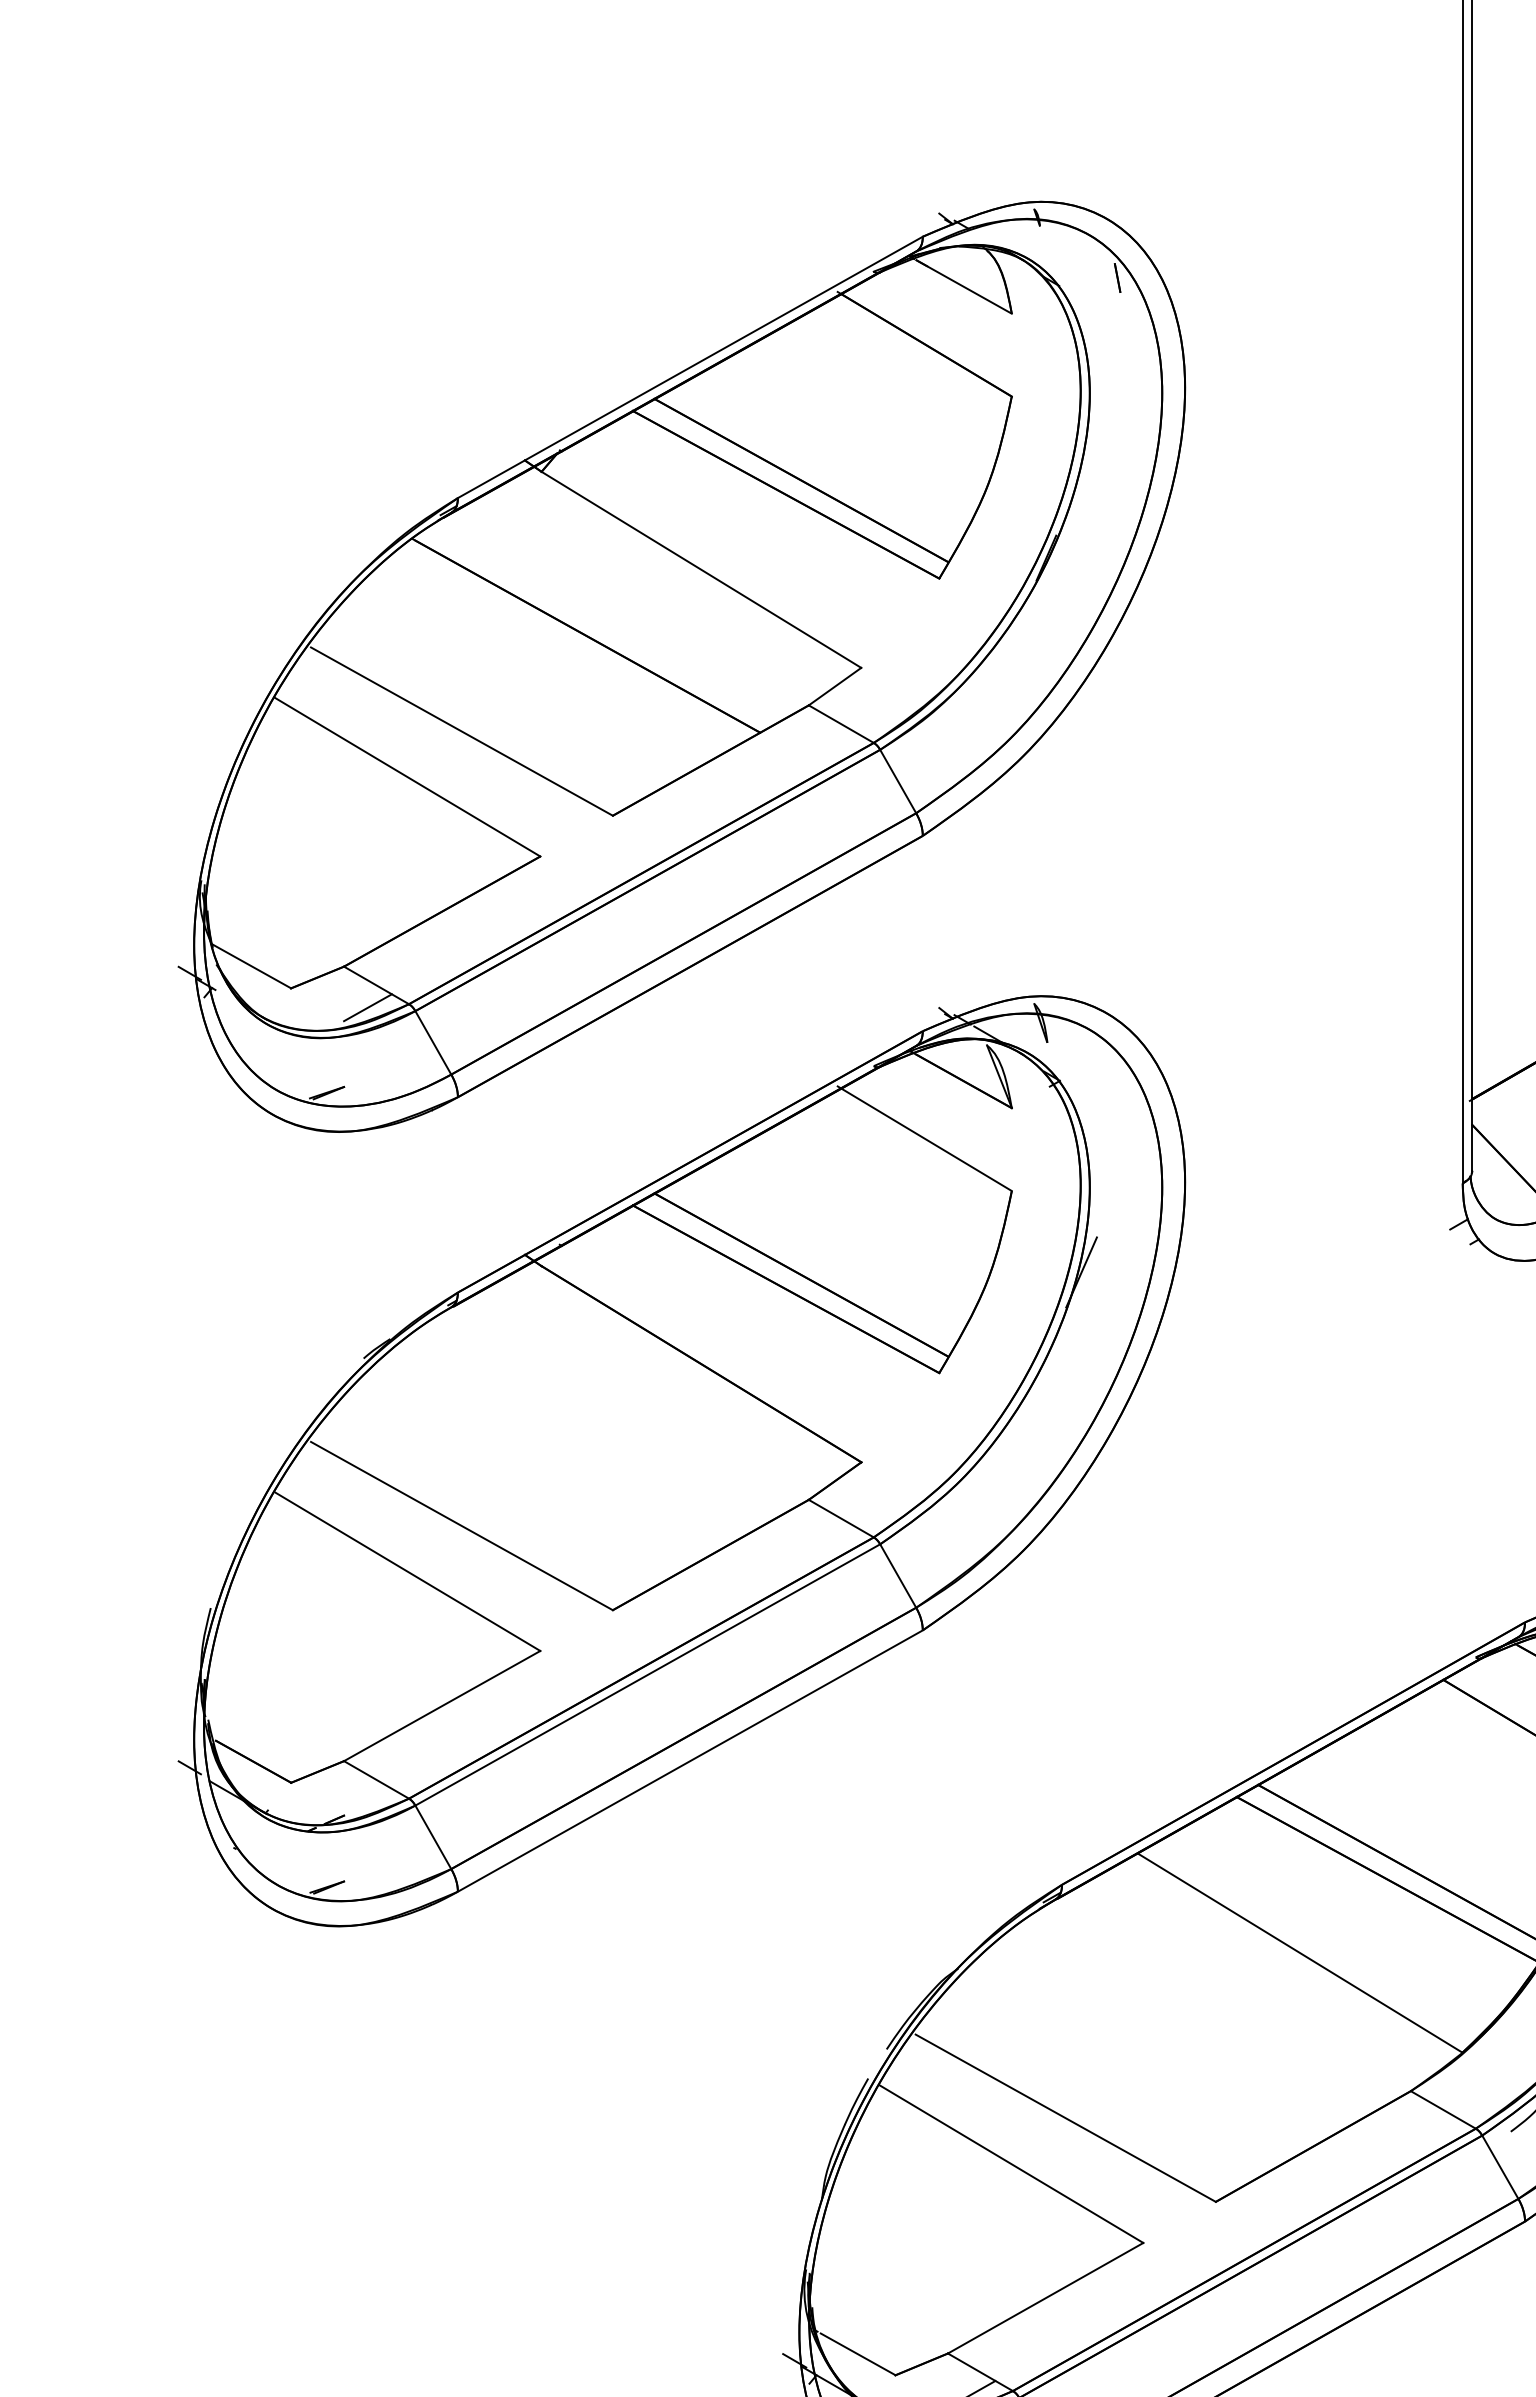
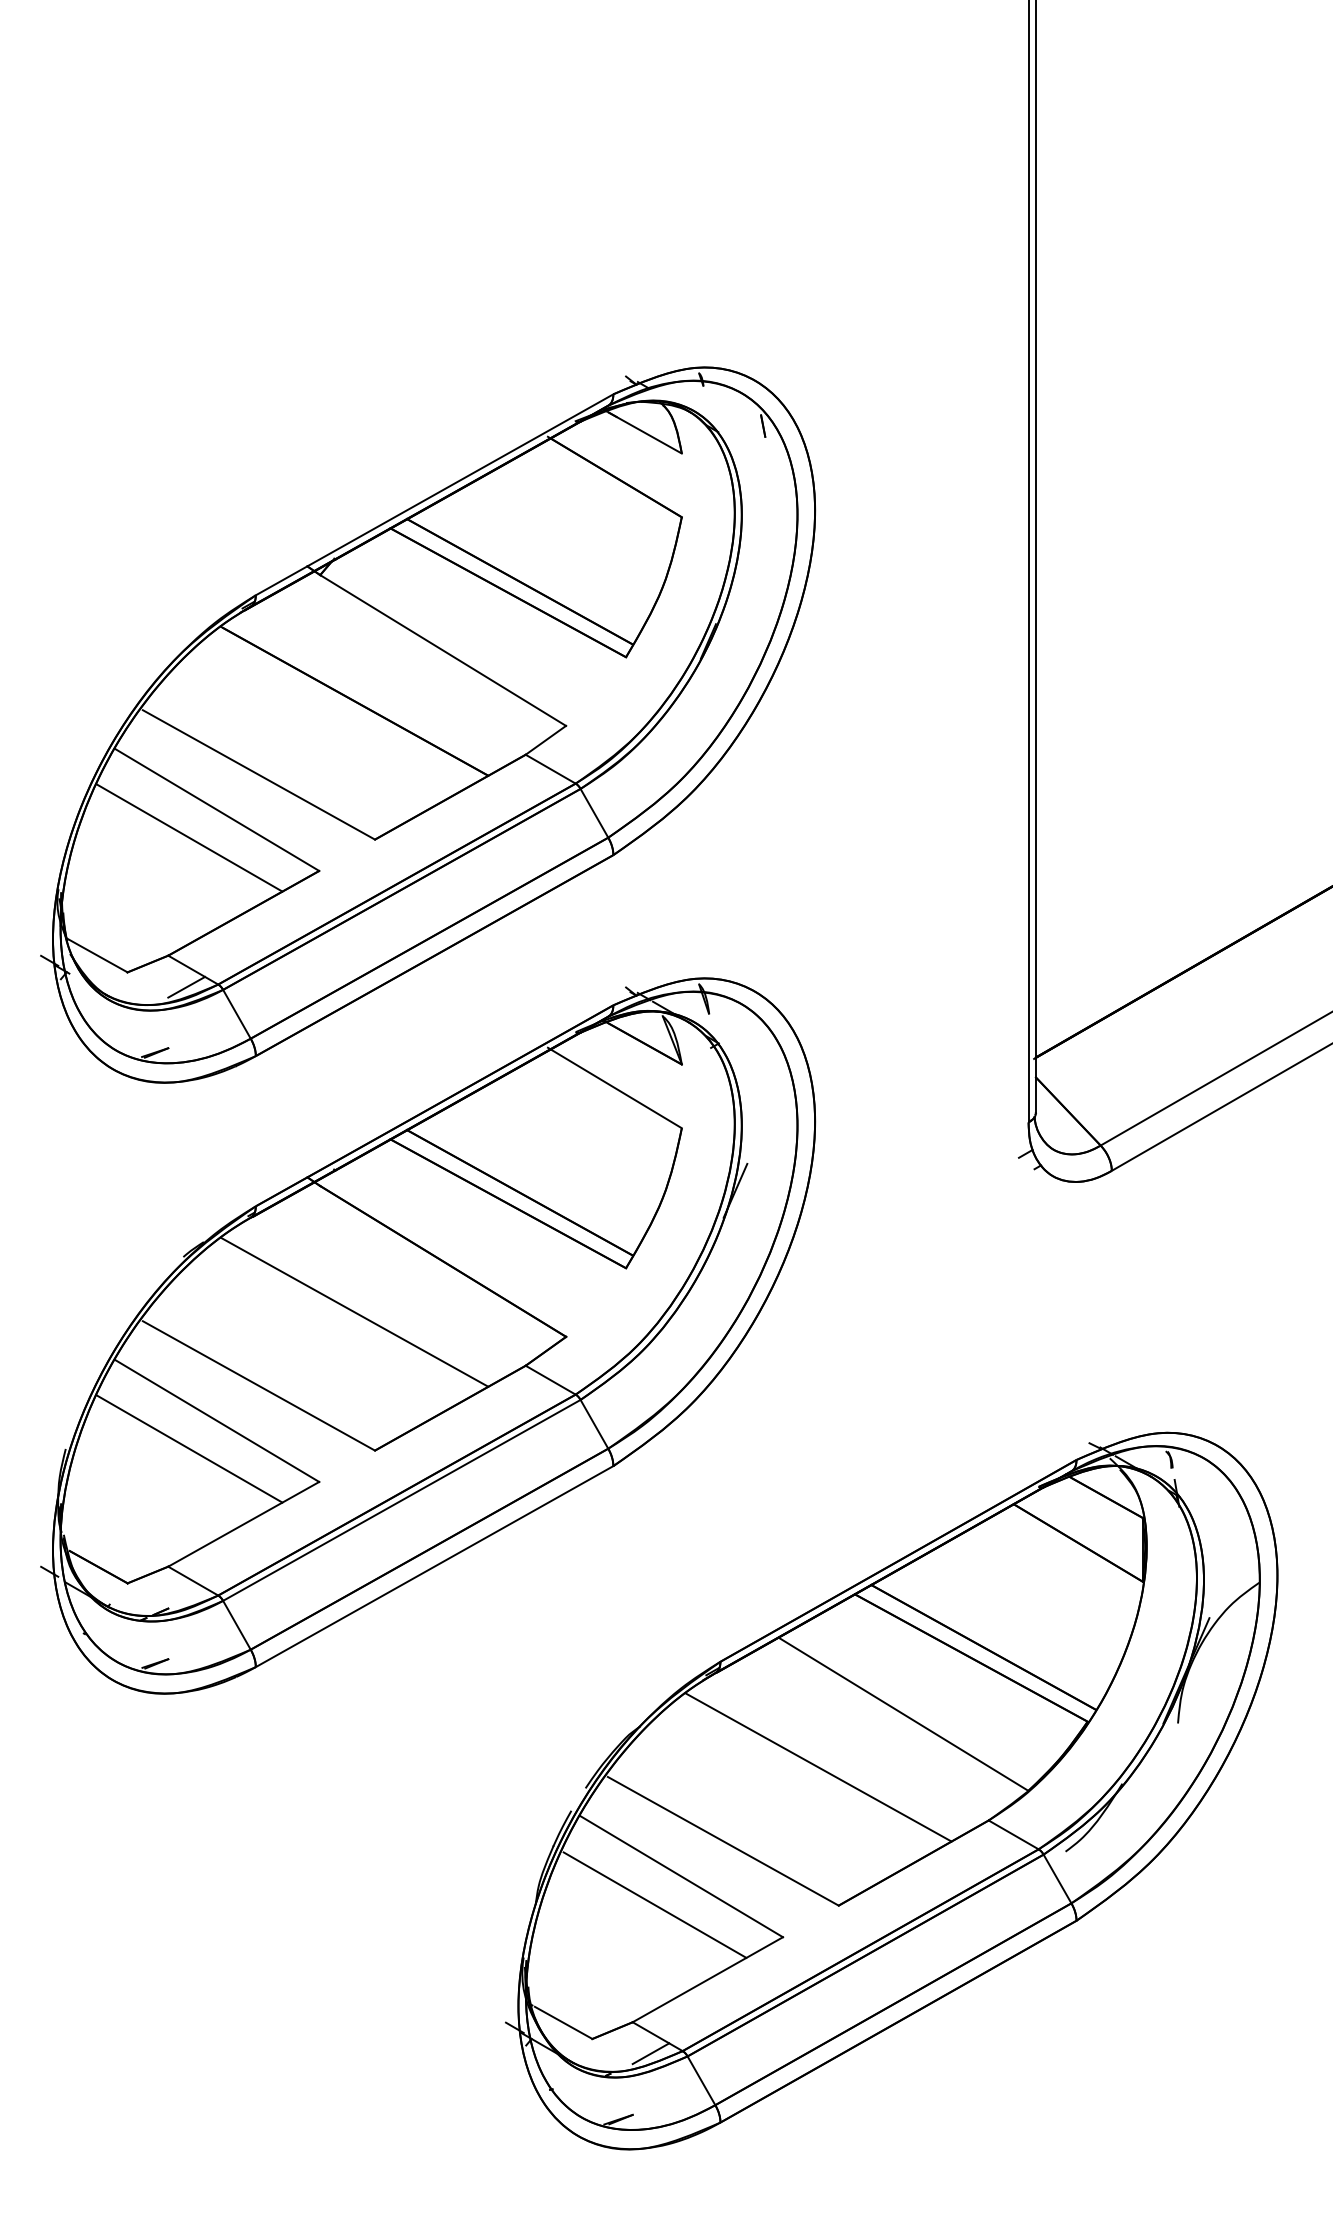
line: (371, 812) -> (189, 837), added
line: (586, 1429) -> (354, 1311), added
line: (371, 1607) -> (189, 1448), added
line: (1189, 2022) -> (818, 1767), added
line: (976, 2200) -> (654, 1904), added

